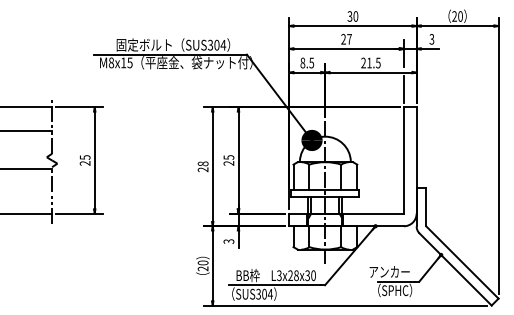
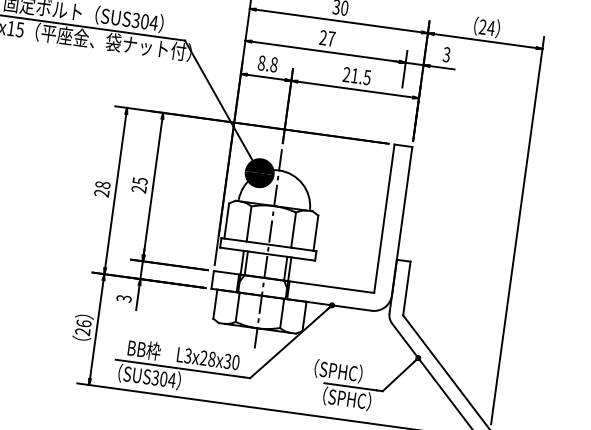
text: (460, 16) -> (491, 28), 20 -> 24
text: (311, 62) -> (273, 64), 8.5 -> 8.8
line: (403, 89) -> (397, 119), removed
text: (202, 262) -> (83, 322), 20 -> 26
text: (389, 271) -> (342, 371), アンカー -> （SPHC）

